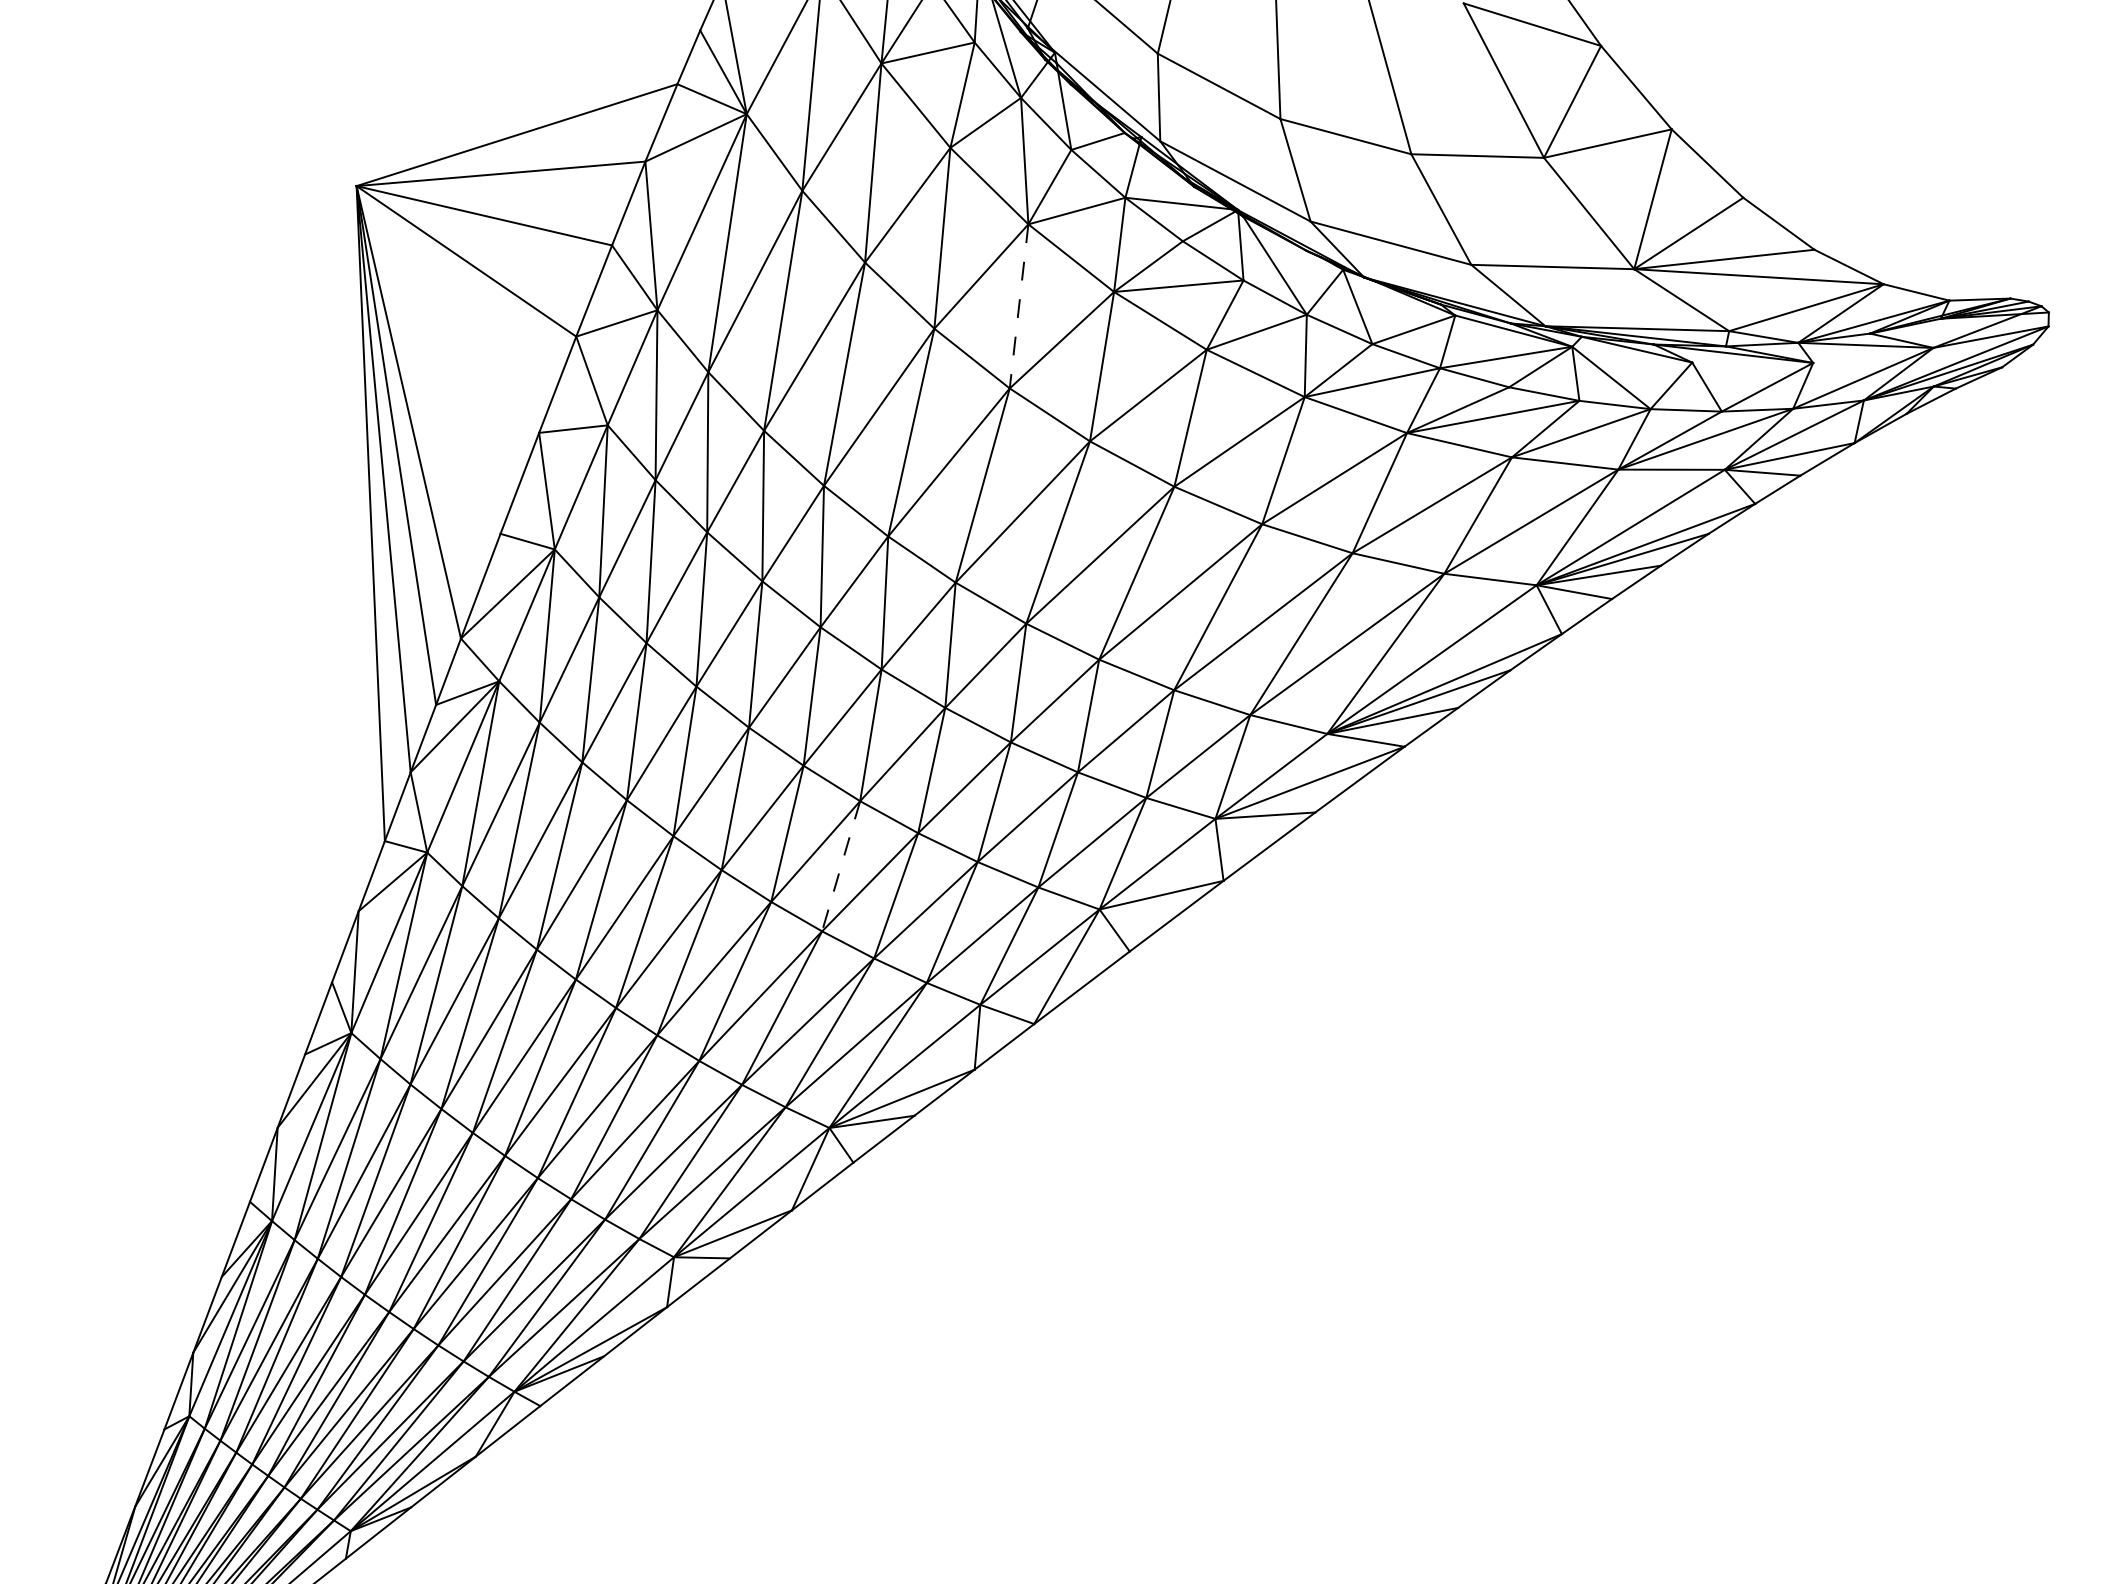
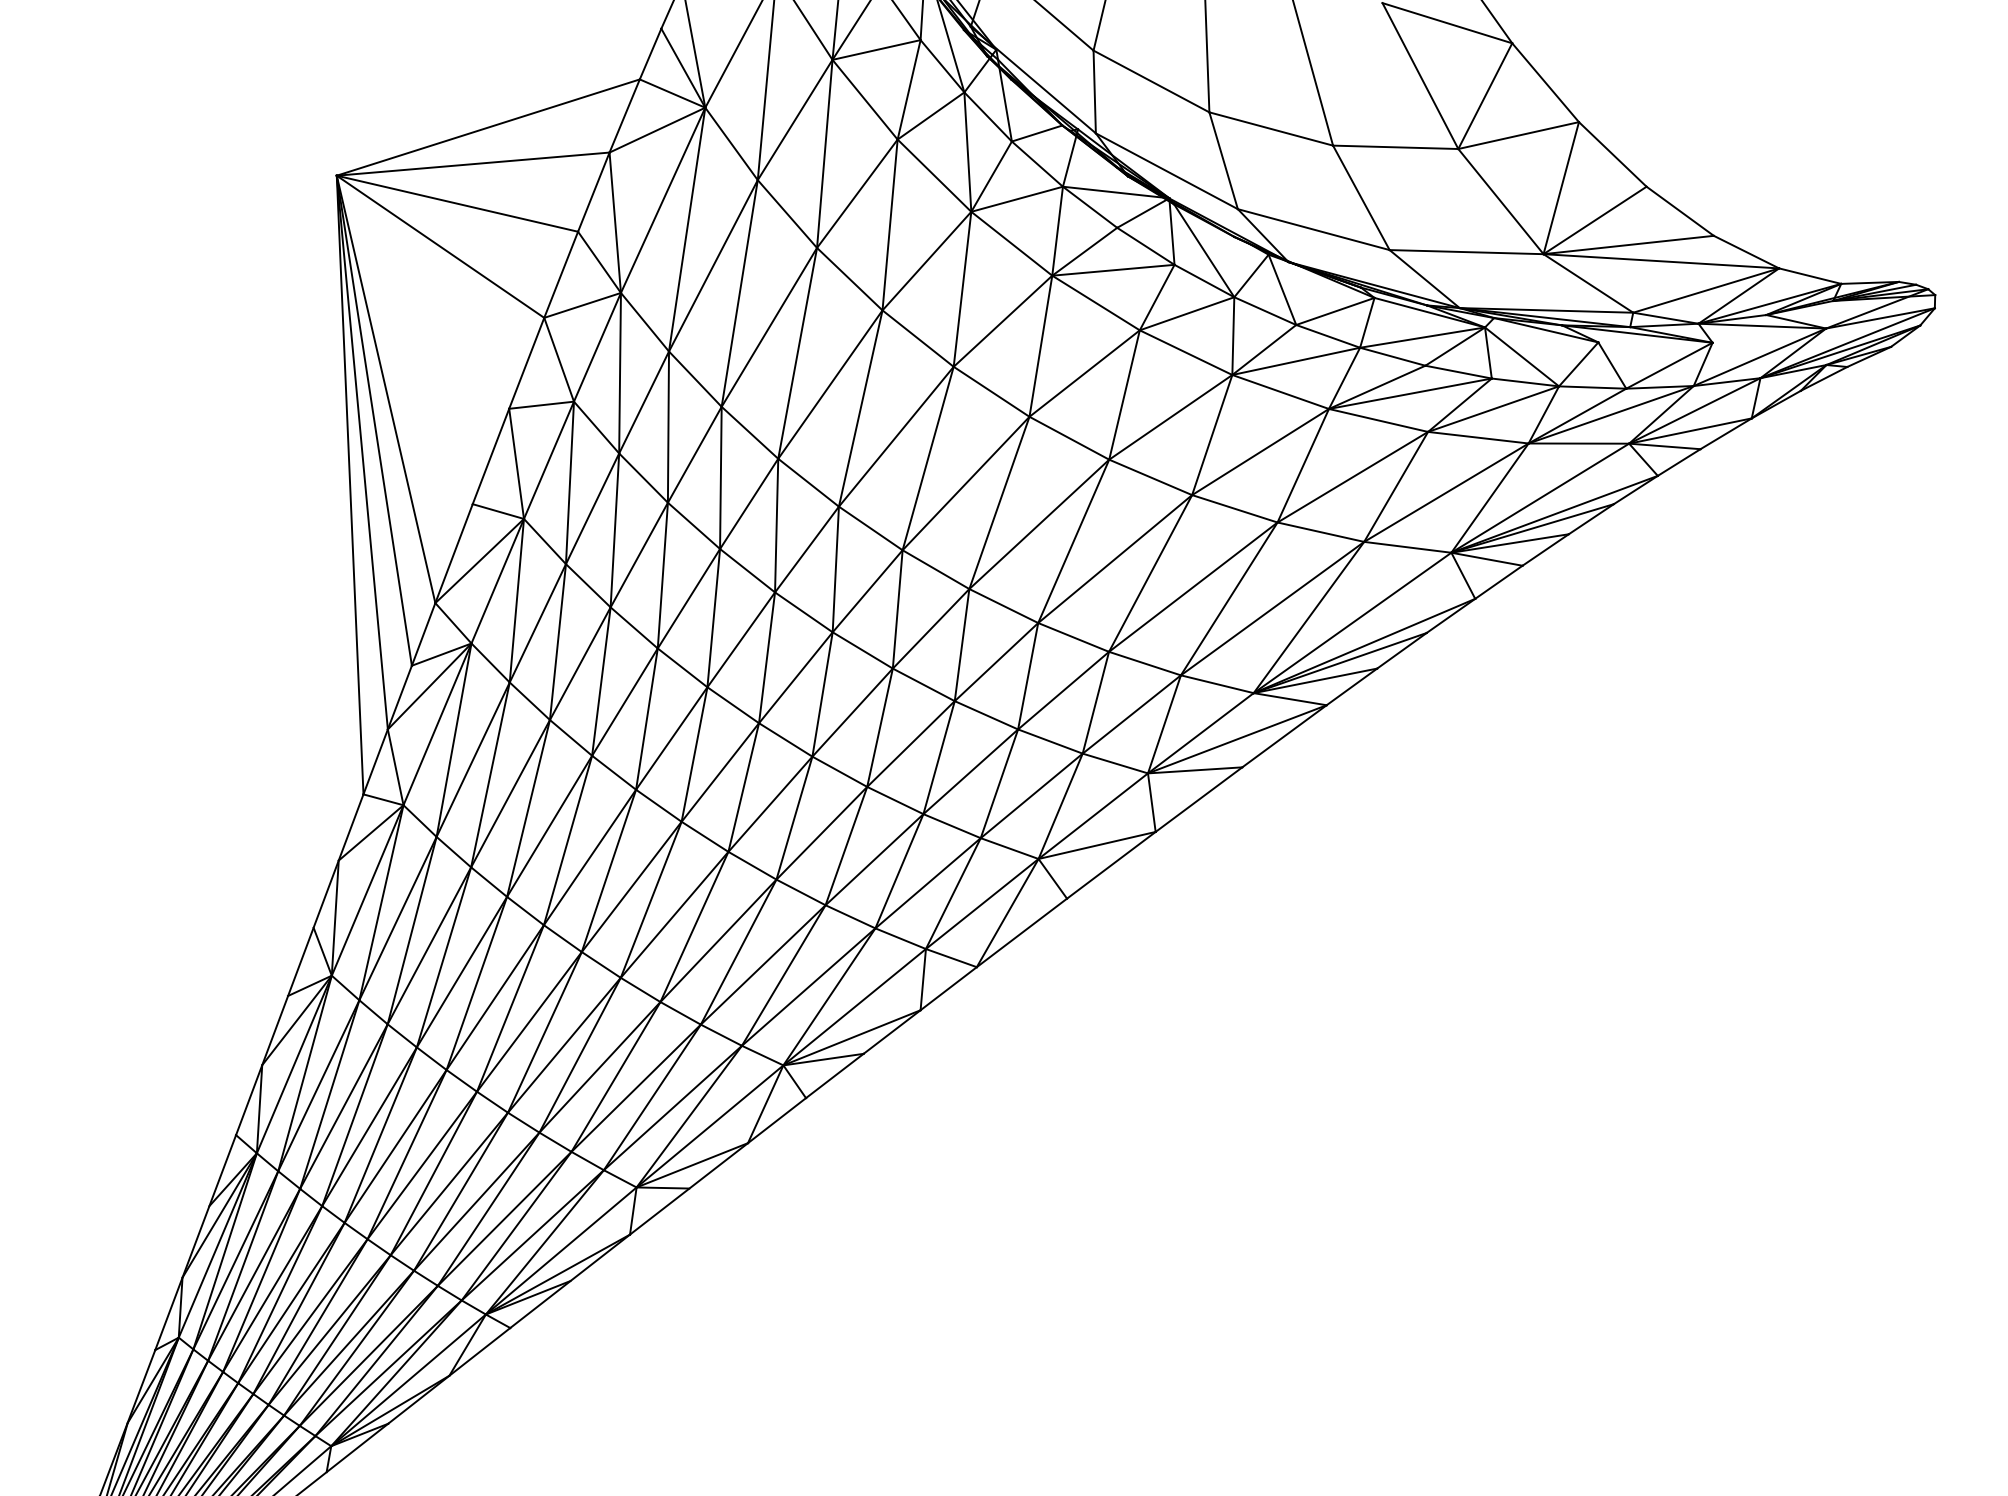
line: (1019, 306) -> (962, 289), dashed -> solid
line: (841, 866) -> (794, 818), dashed -> solid

